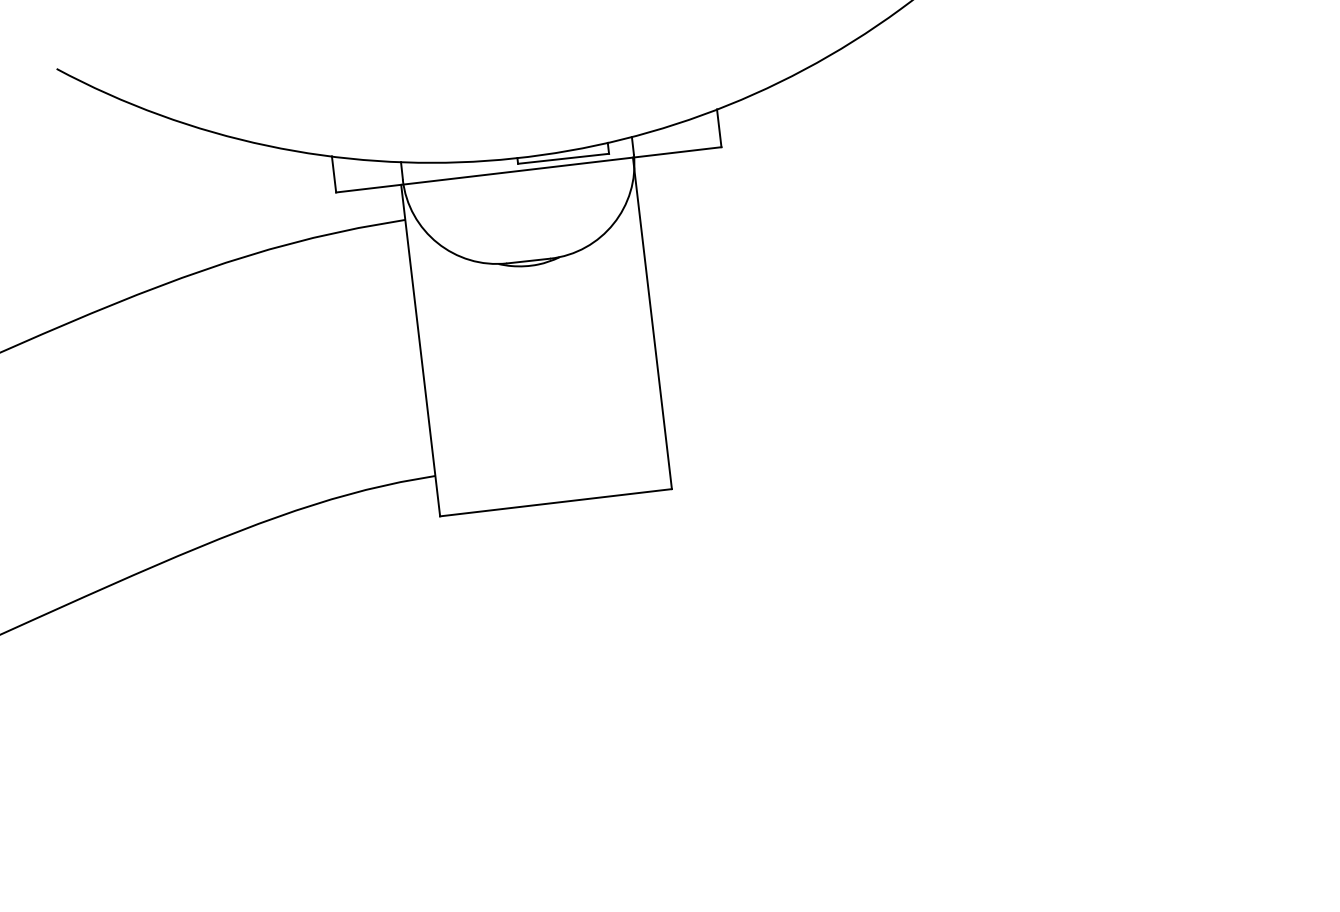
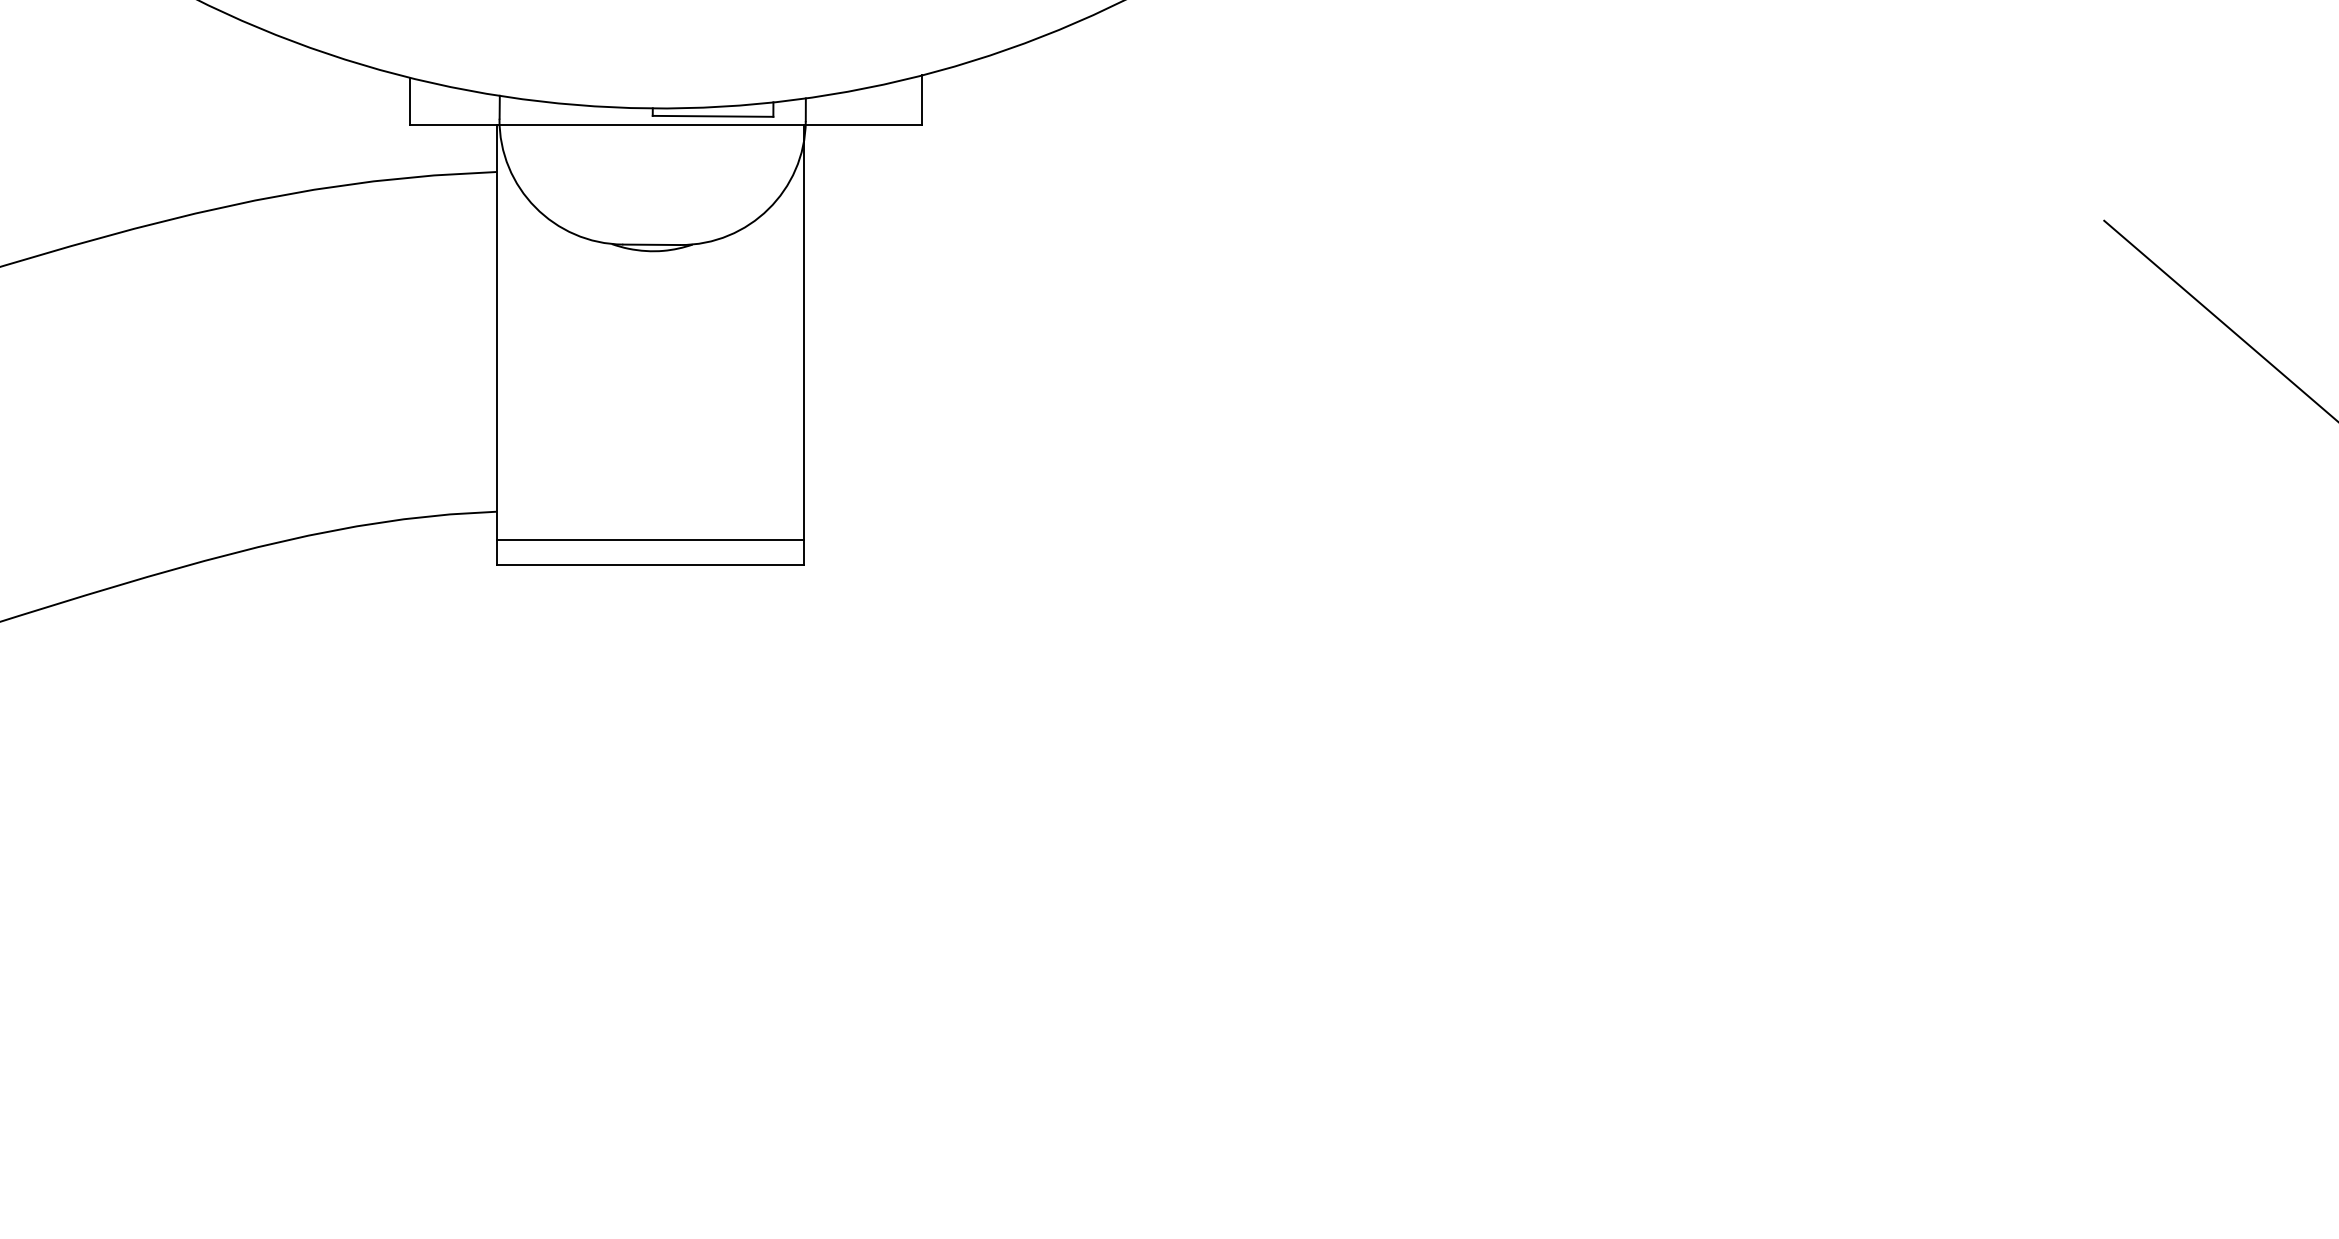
line: (553, 484) -> (650, 540), added

